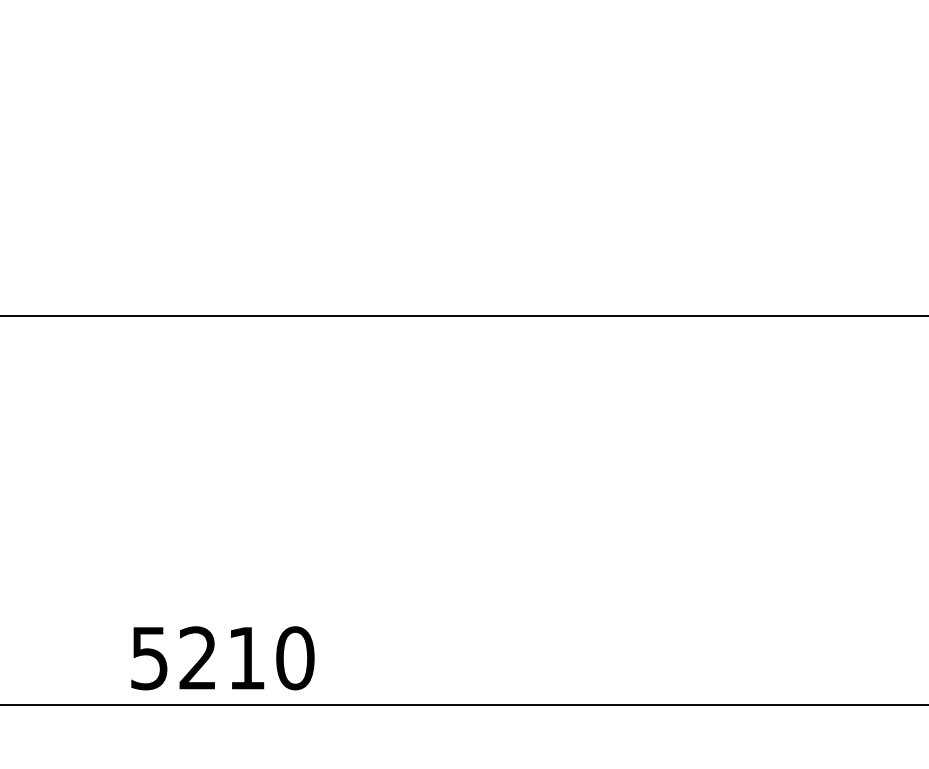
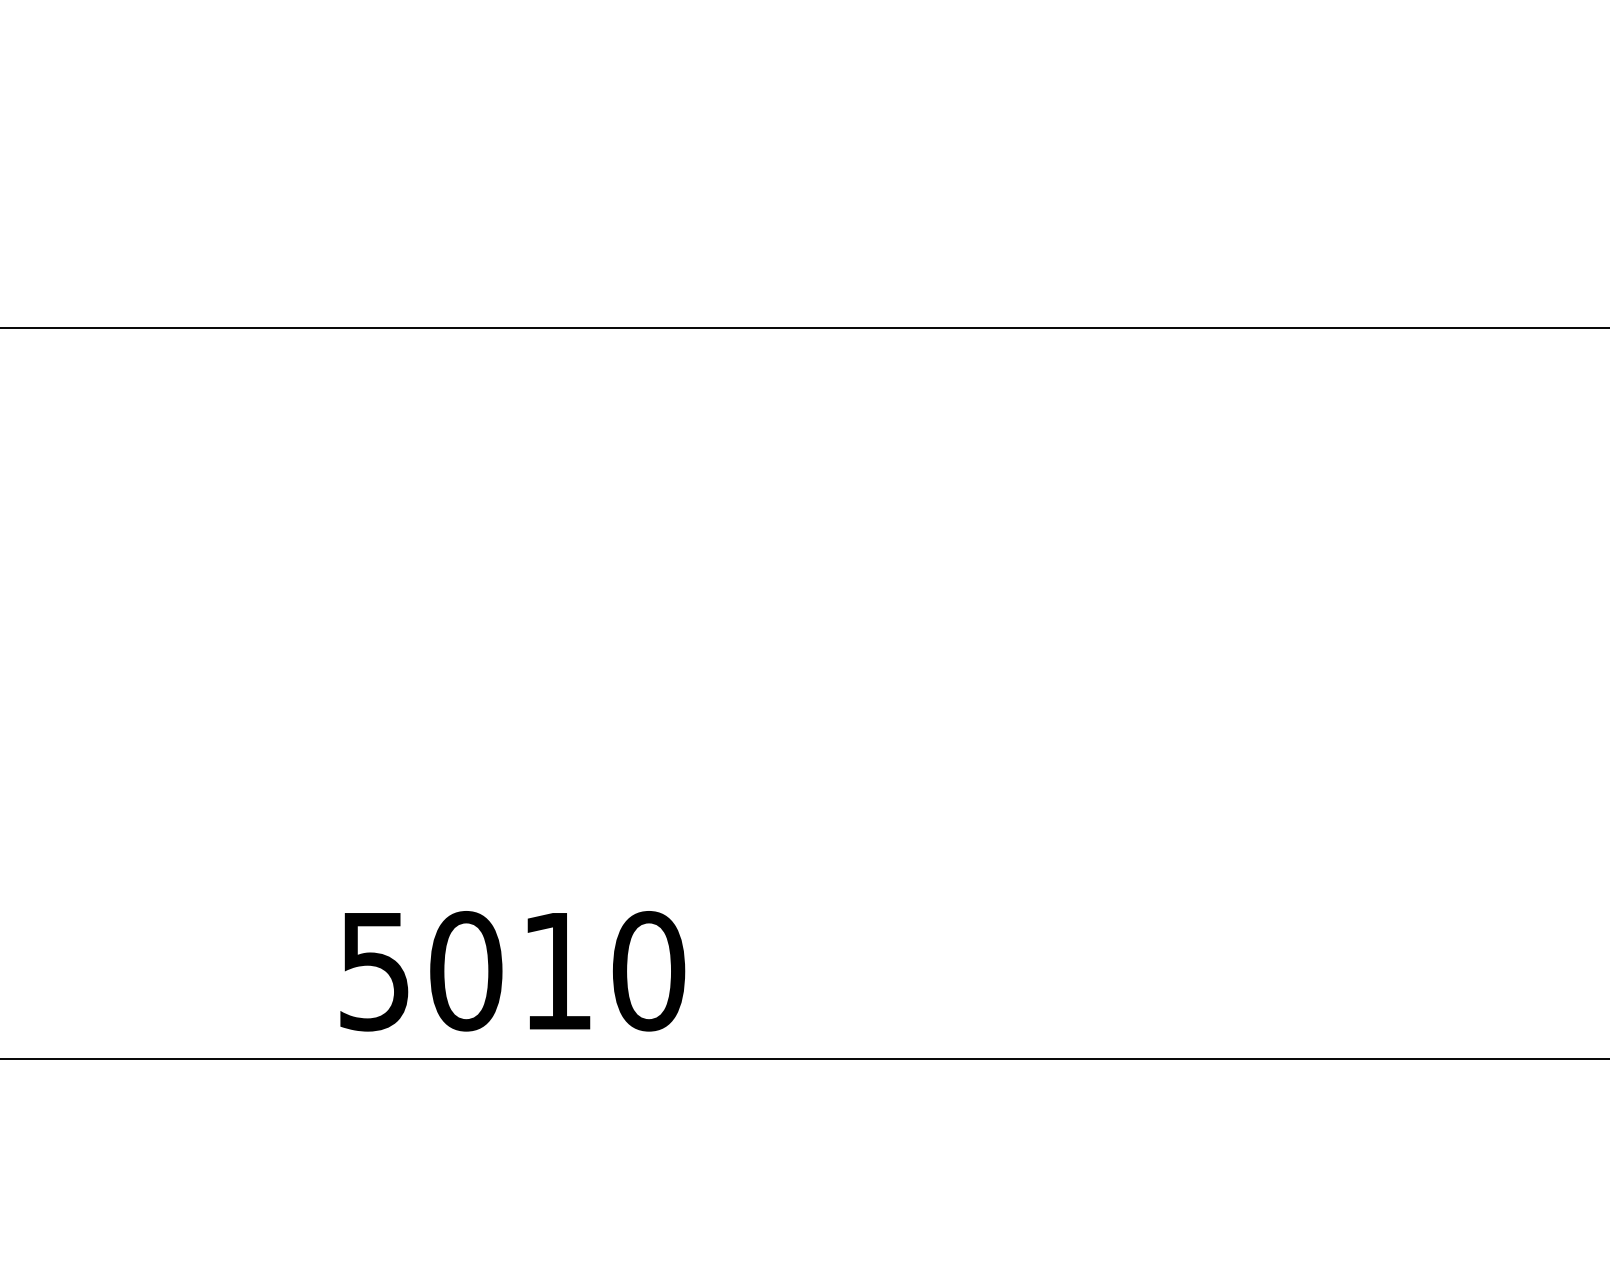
text: (198, 658) -> (466, 971), 5210 -> 5010

